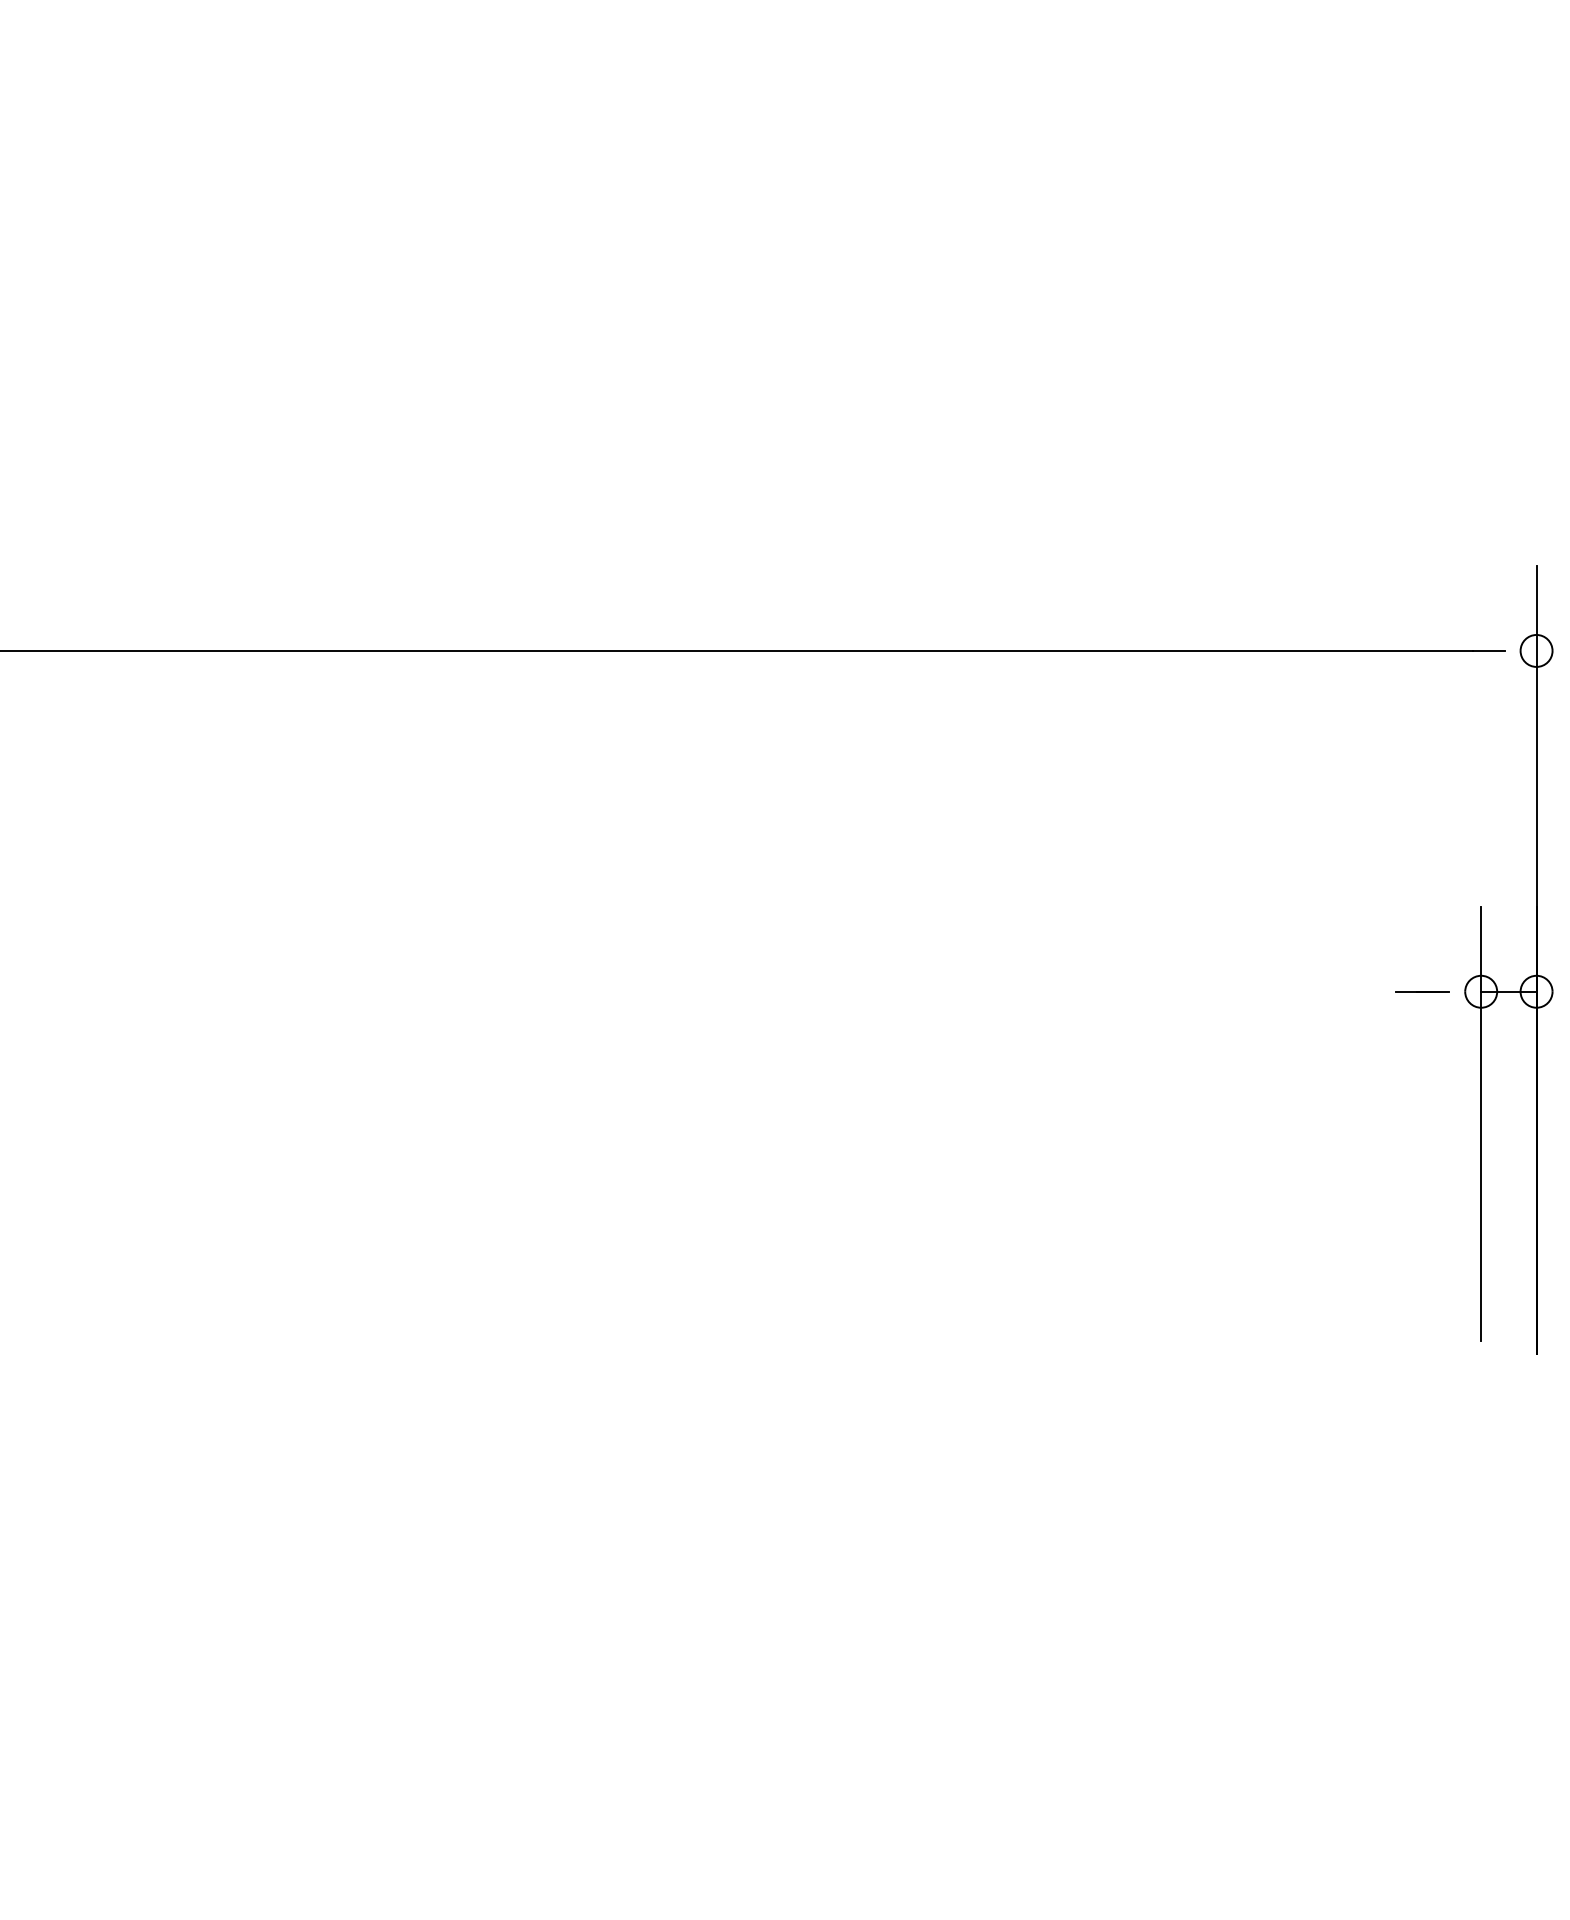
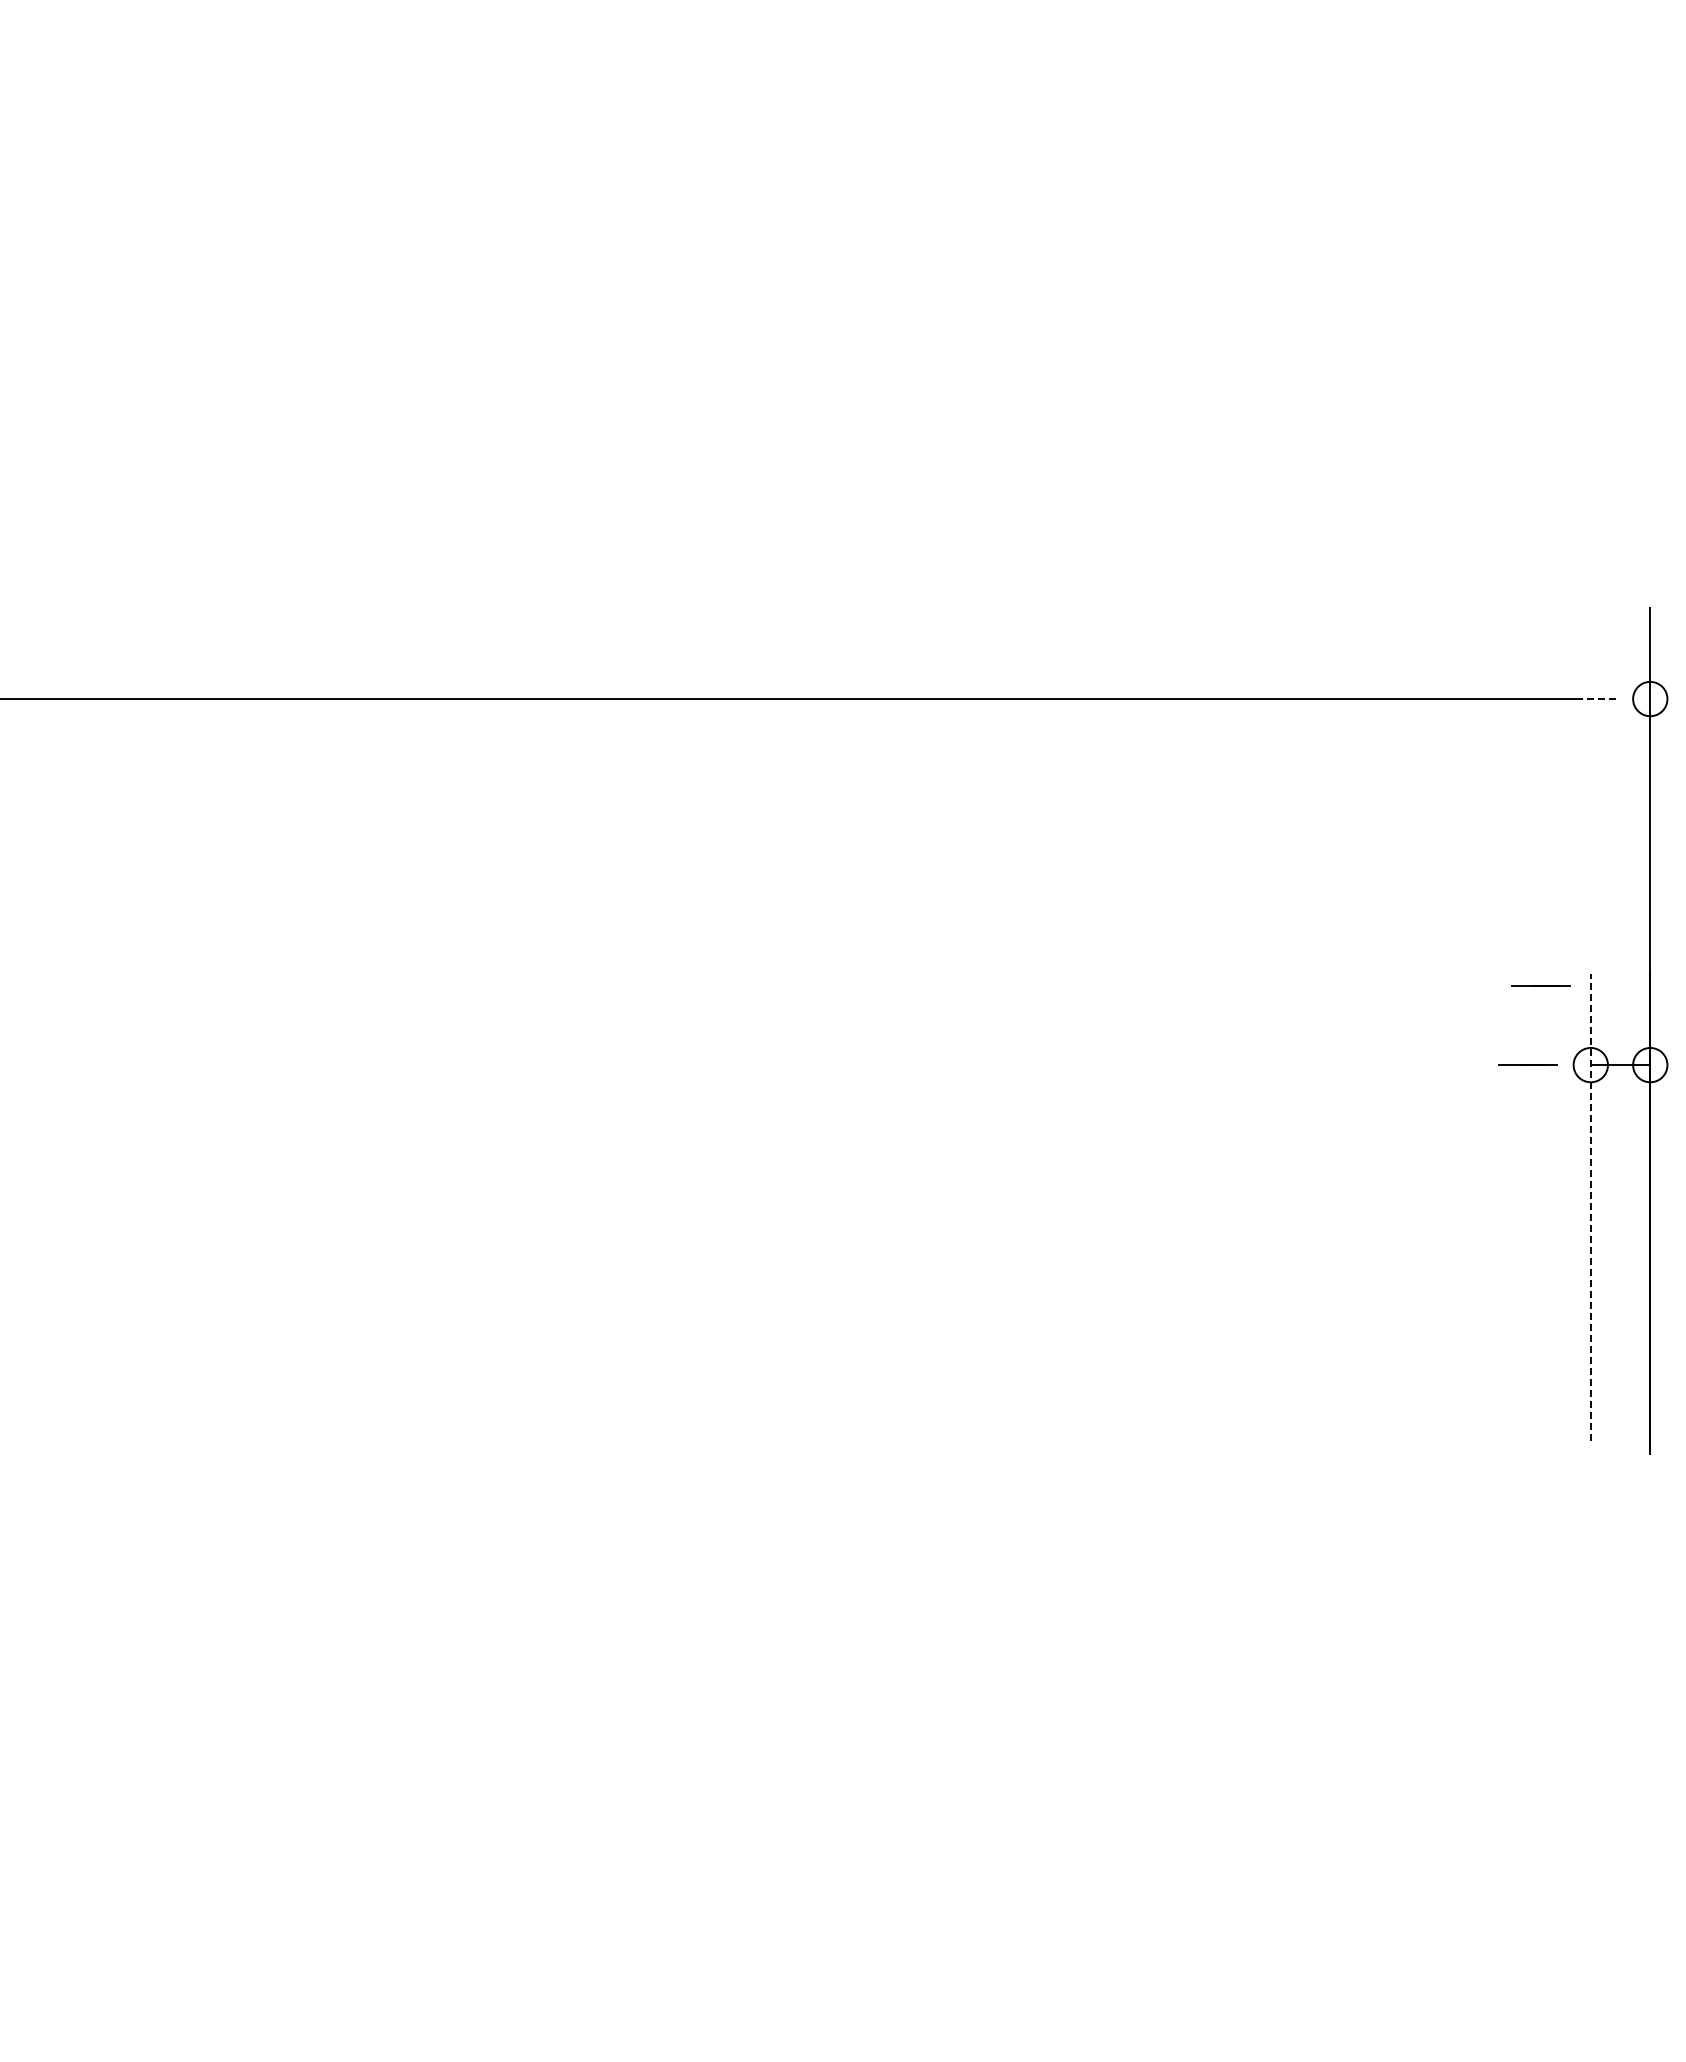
line: (1488, 651) -> (1598, 699), solid -> dashed
line: (1434, 917) -> (1540, 985), added
line: (1480, 1124) -> (1590, 1207), solid -> dashed

